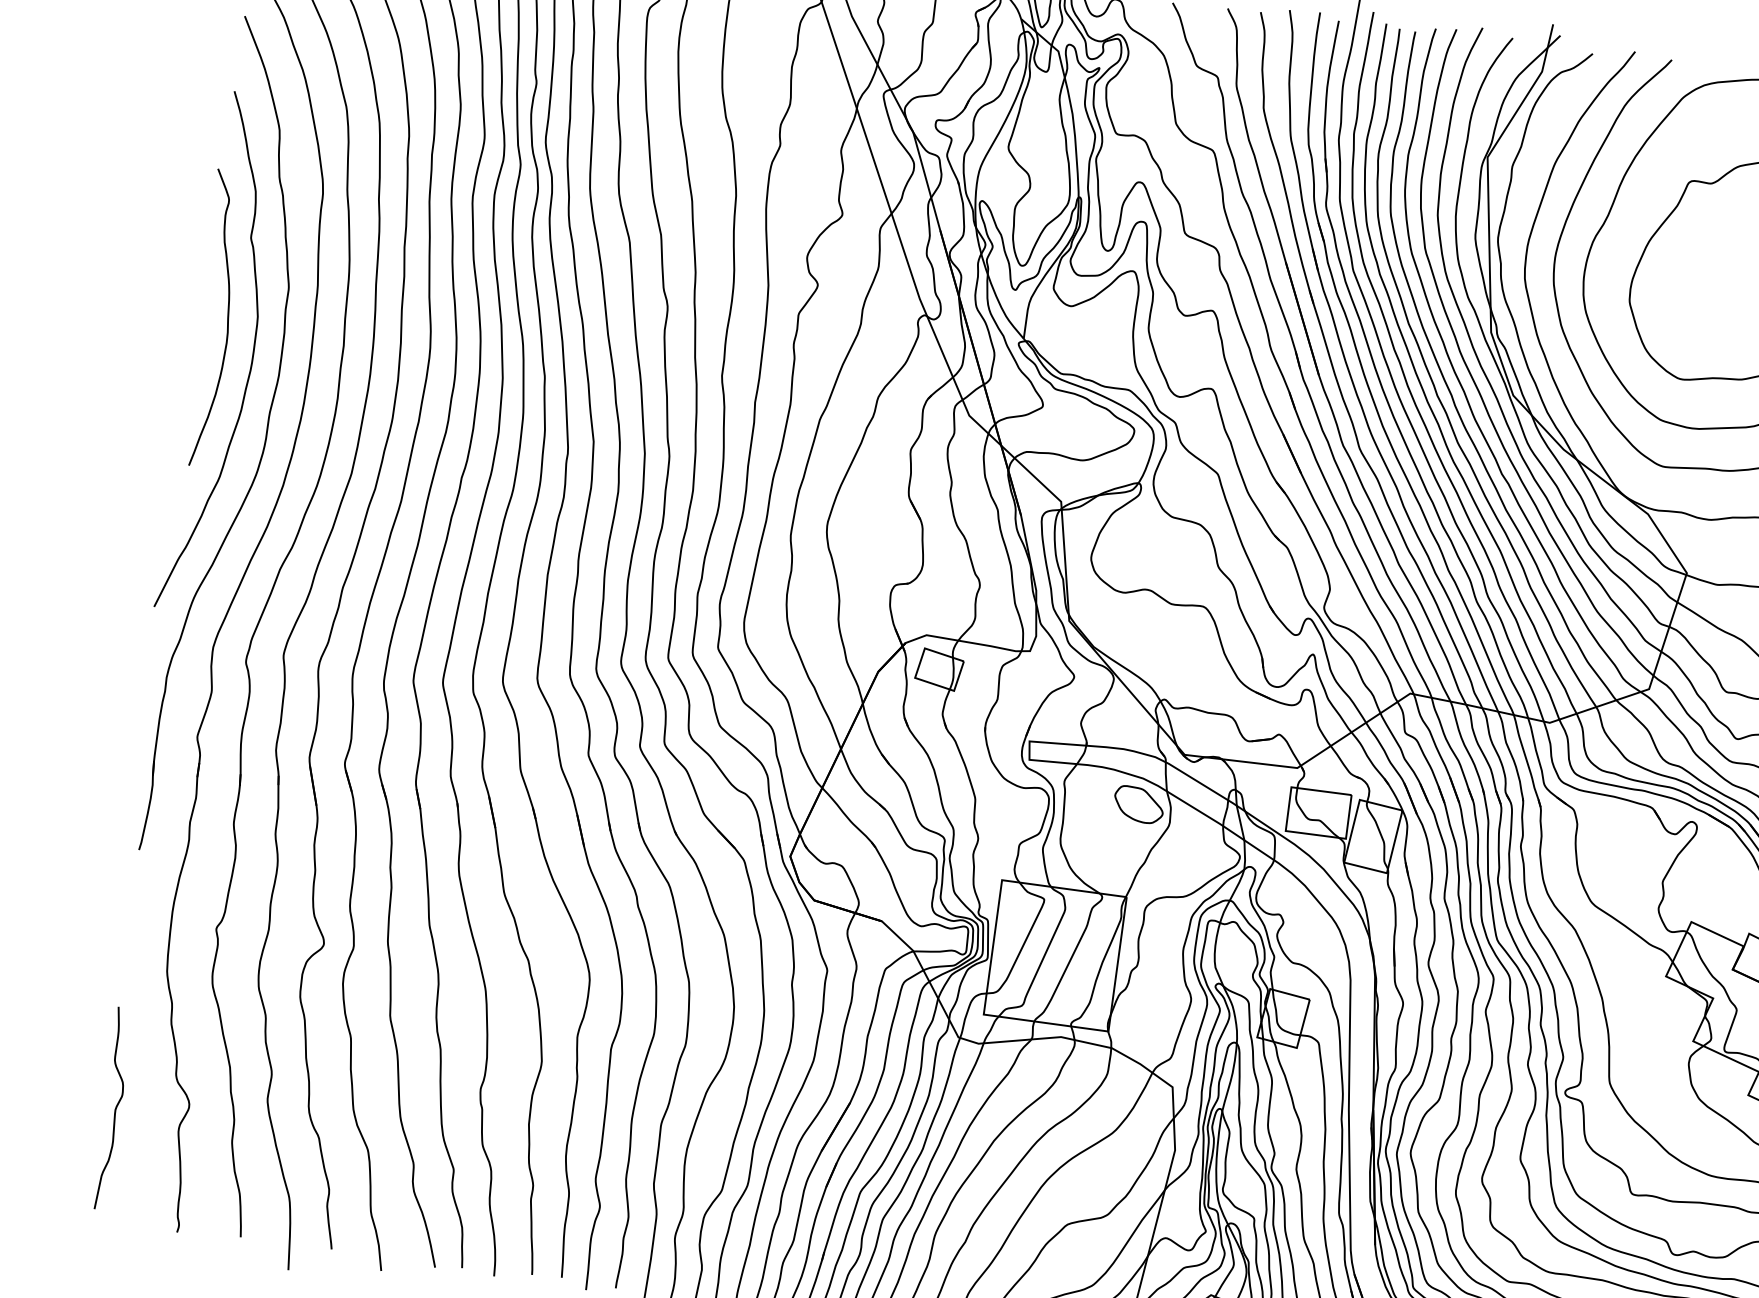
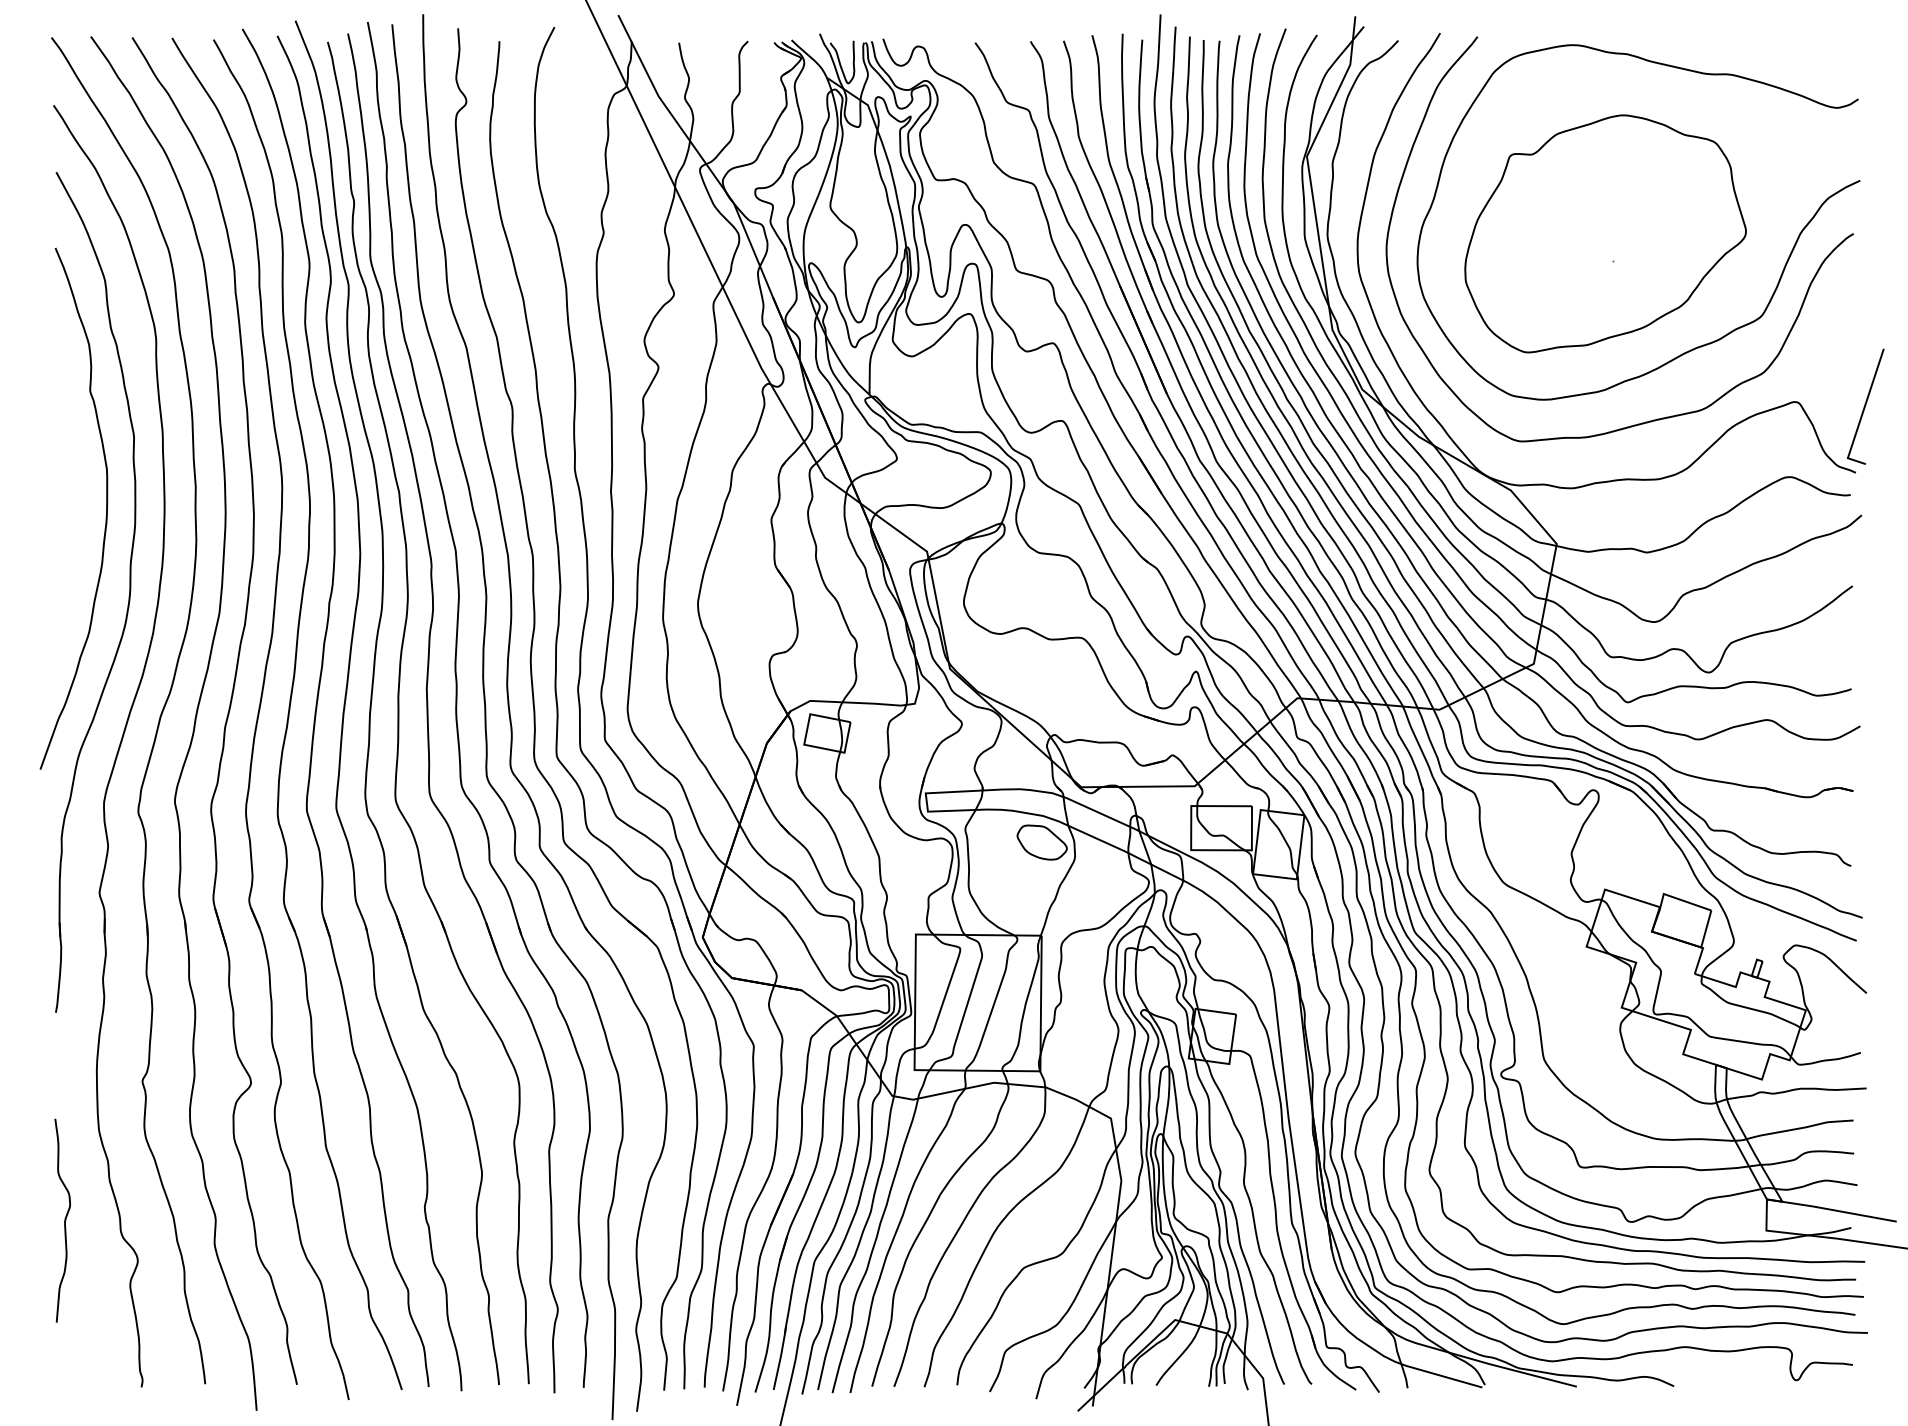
curve: (226, 319) -> (76, 475), removed
curve: (115, 1108) -> (64, 1220), moved

